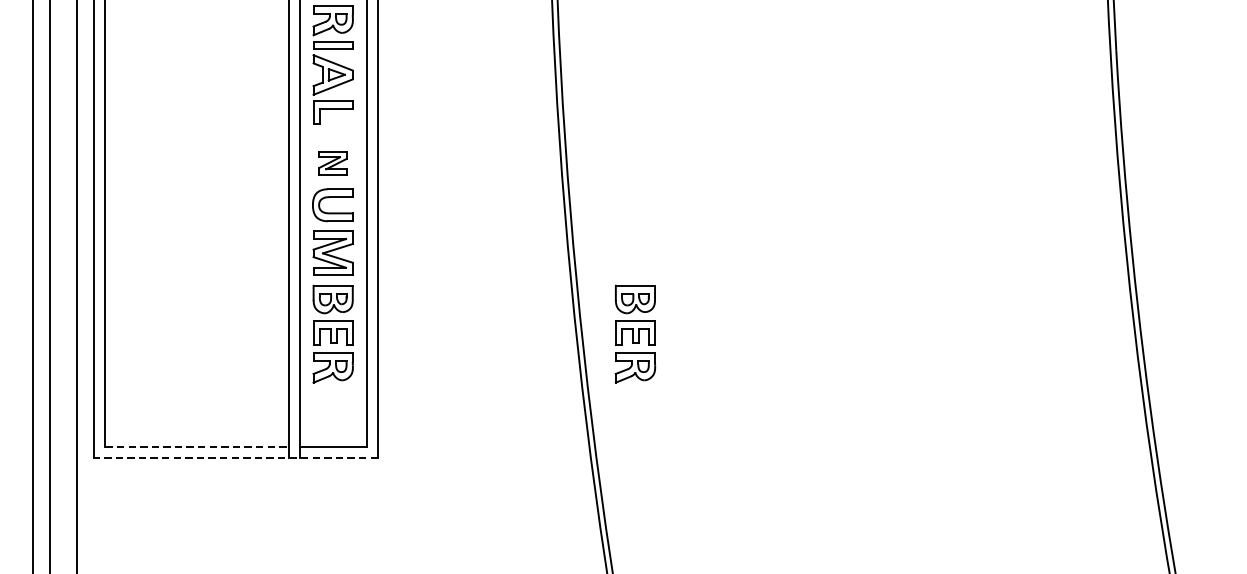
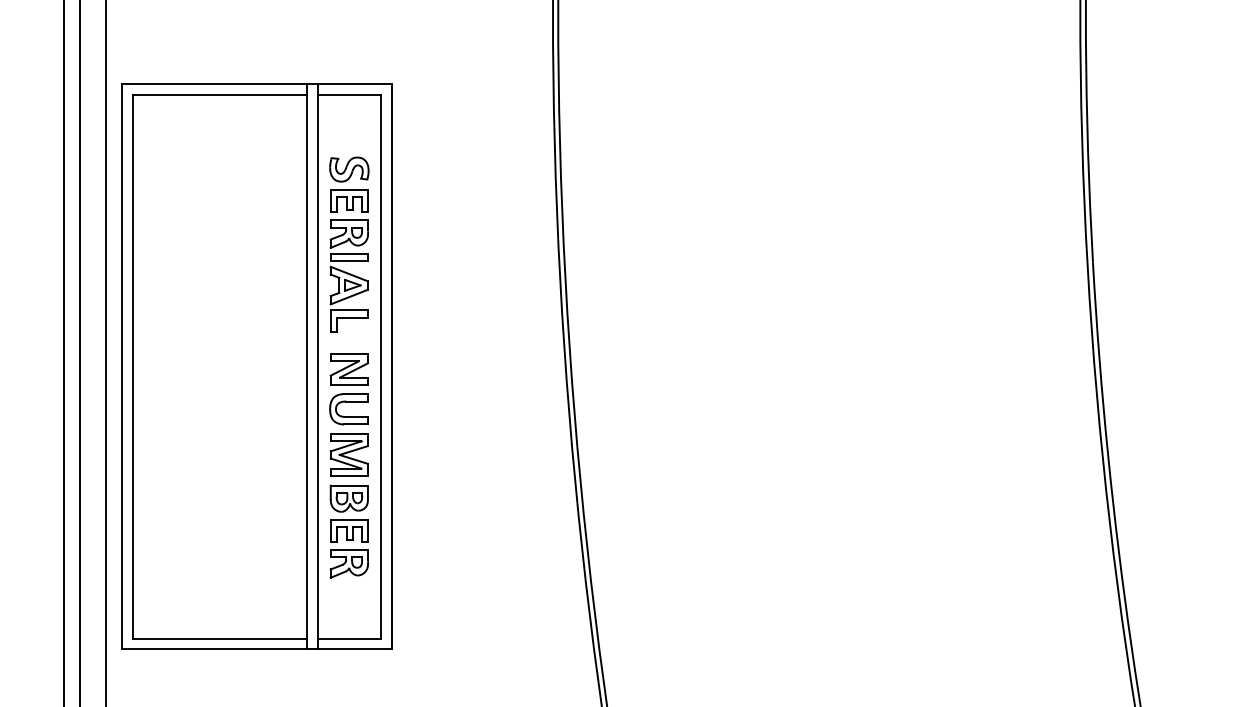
part: (332, 163) -> (348, 369), size x1.43
part: (634, 333) -> (635, 531), removed
line: (197, 446) -> (220, 638), dashed -> solid
line: (236, 458) -> (257, 649), dashed -> solid

